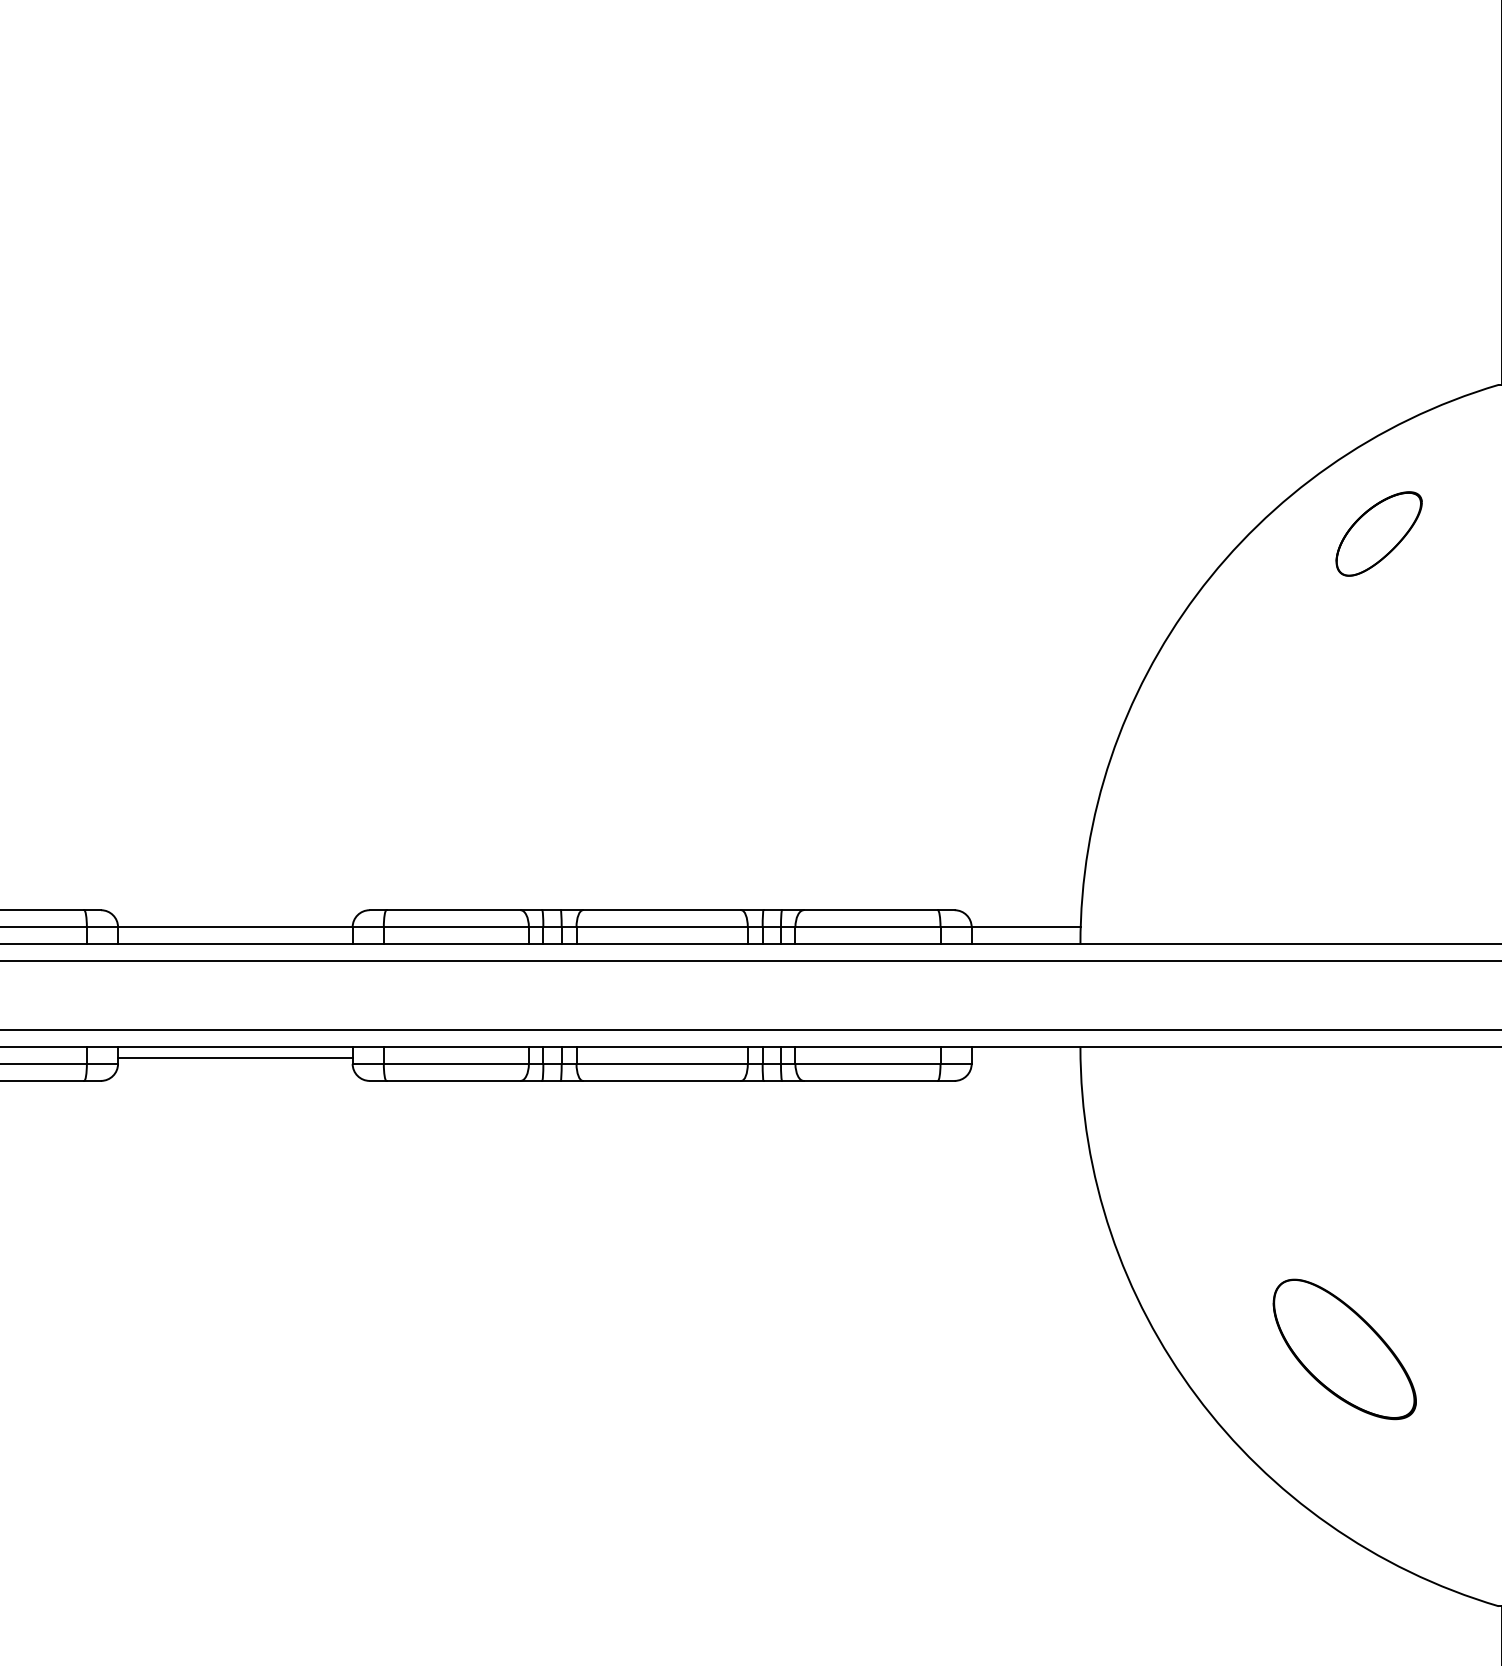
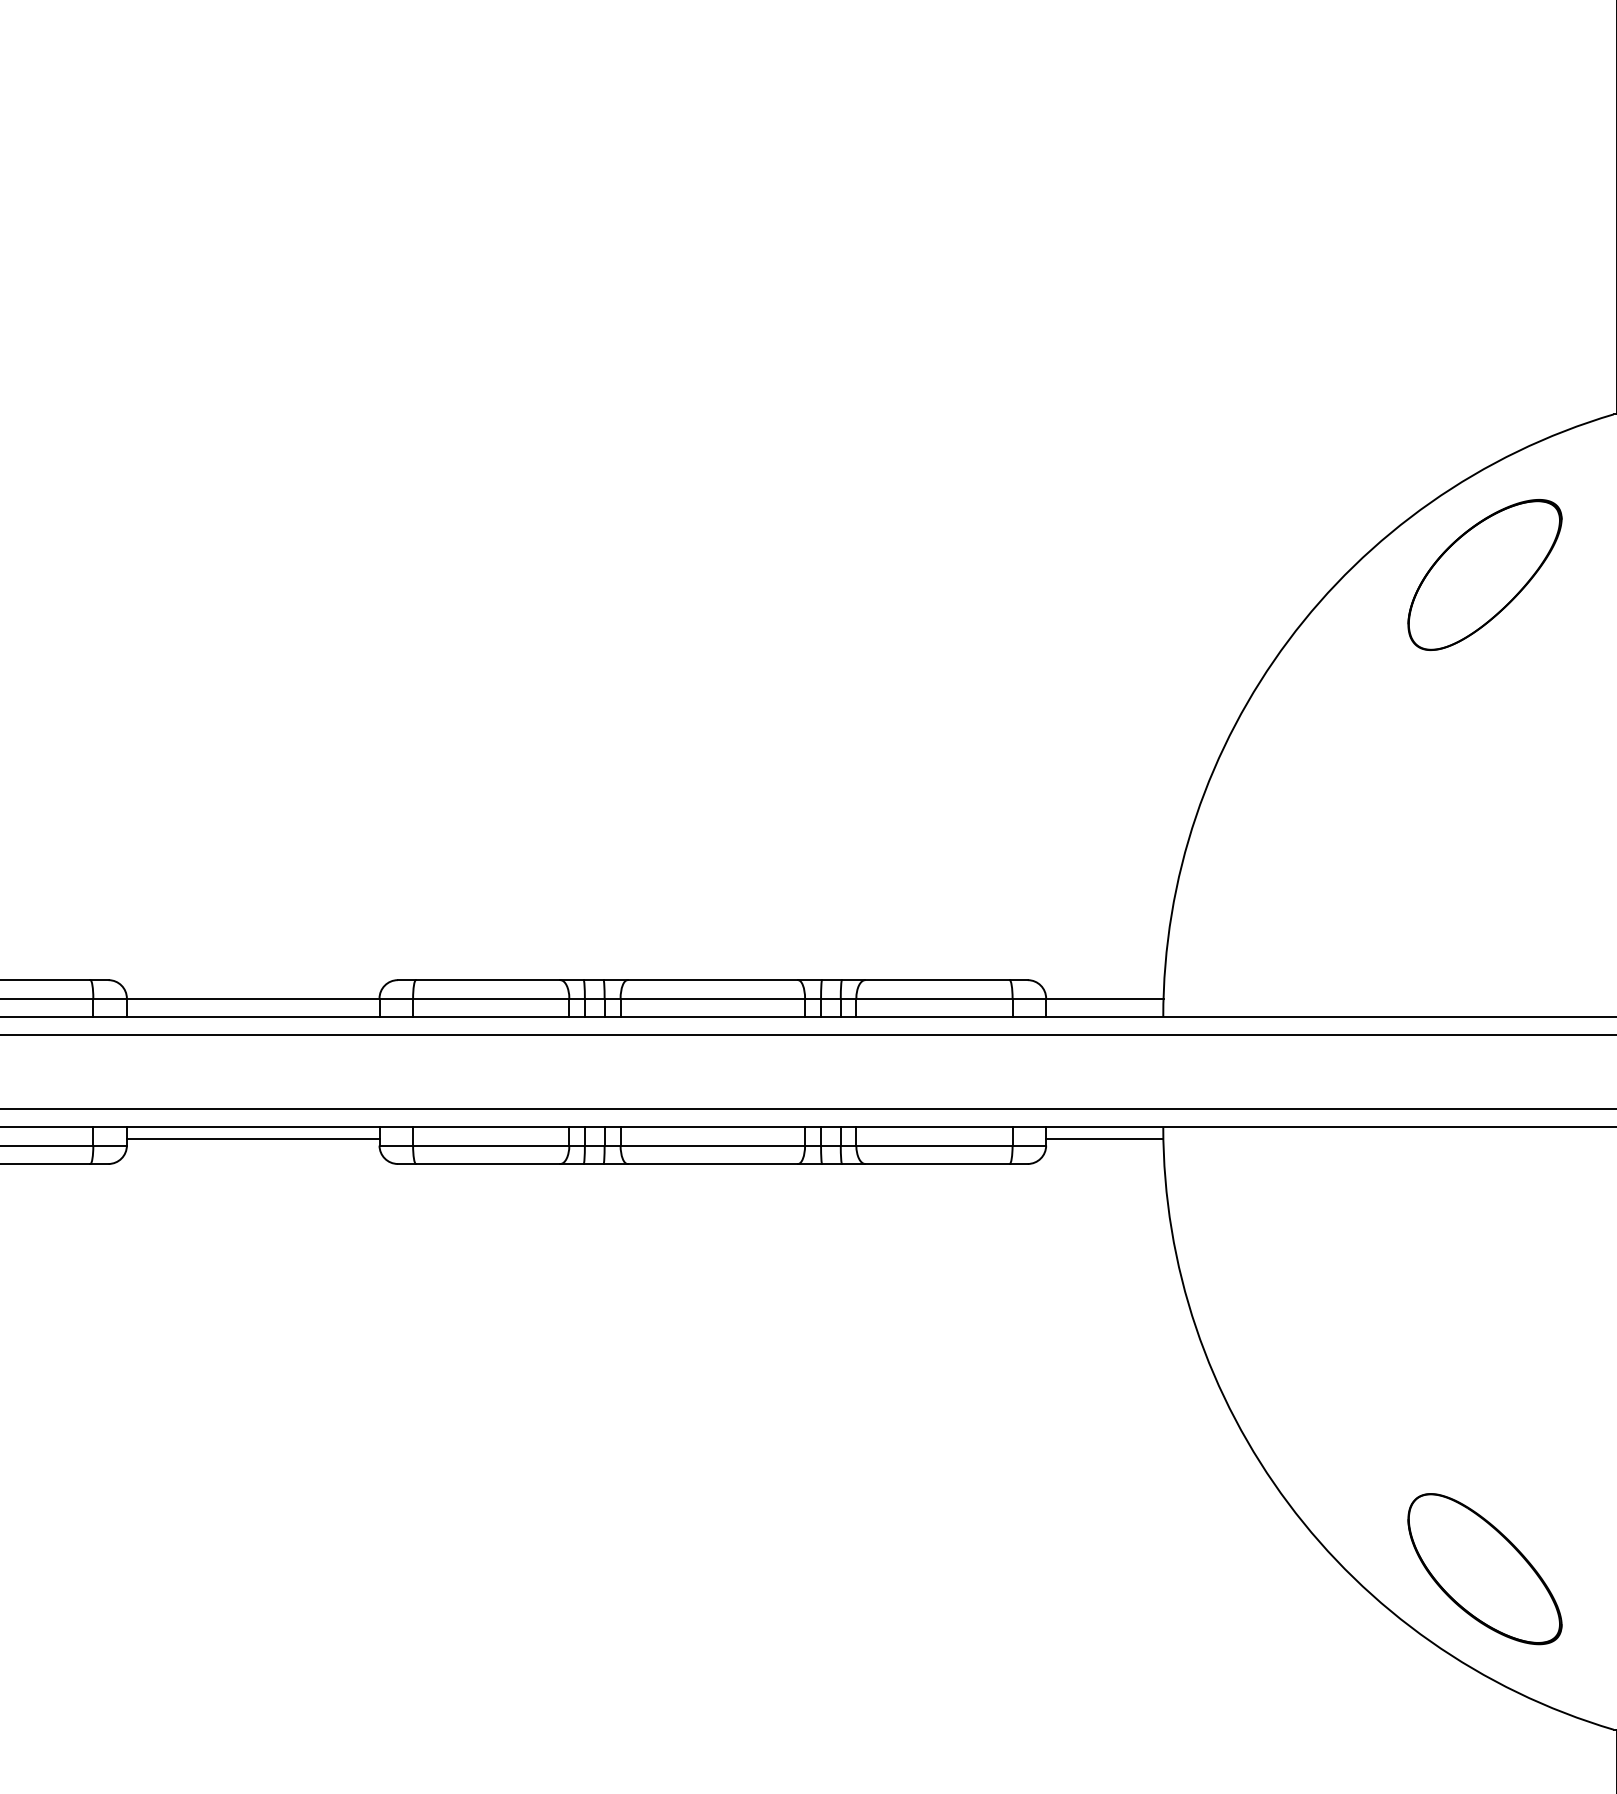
part: (1378, 533) -> (1484, 574), size x1.67
line: (1025, 1058) -> (1104, 1139), added
part: (1344, 1349) -> (1484, 1569), moved

